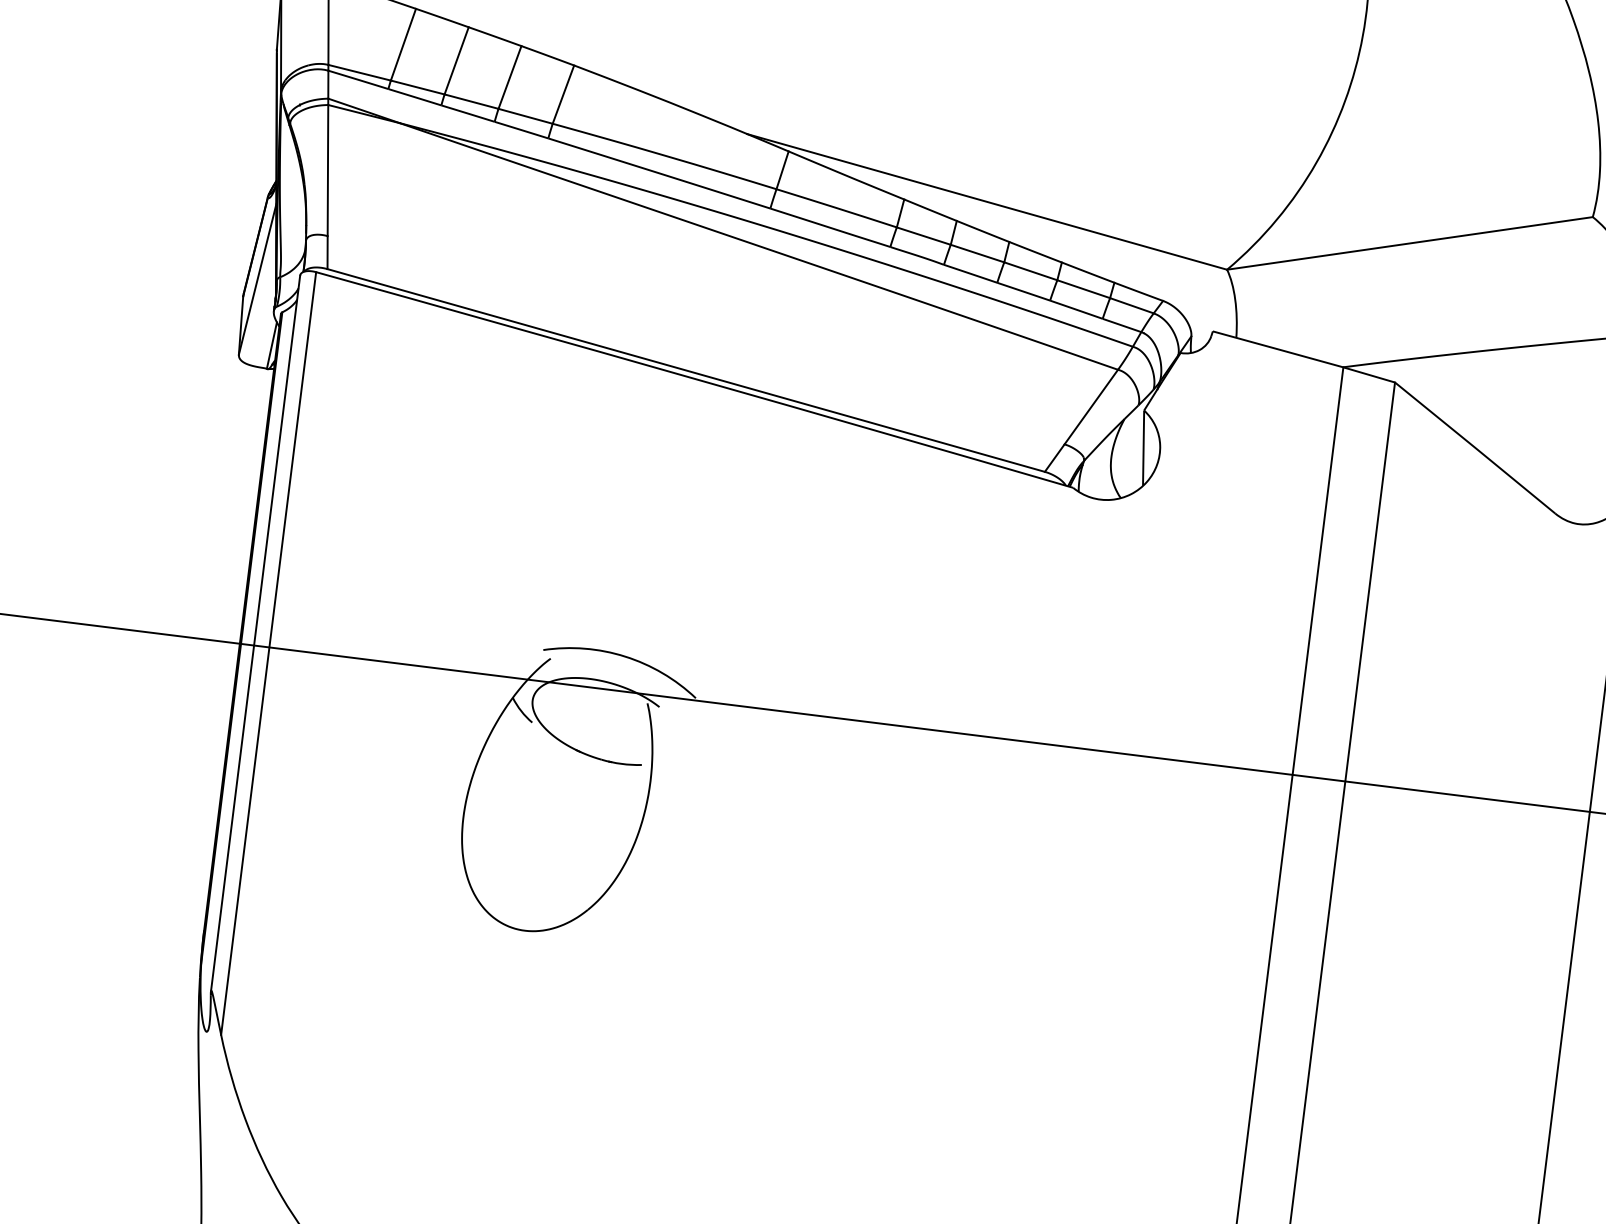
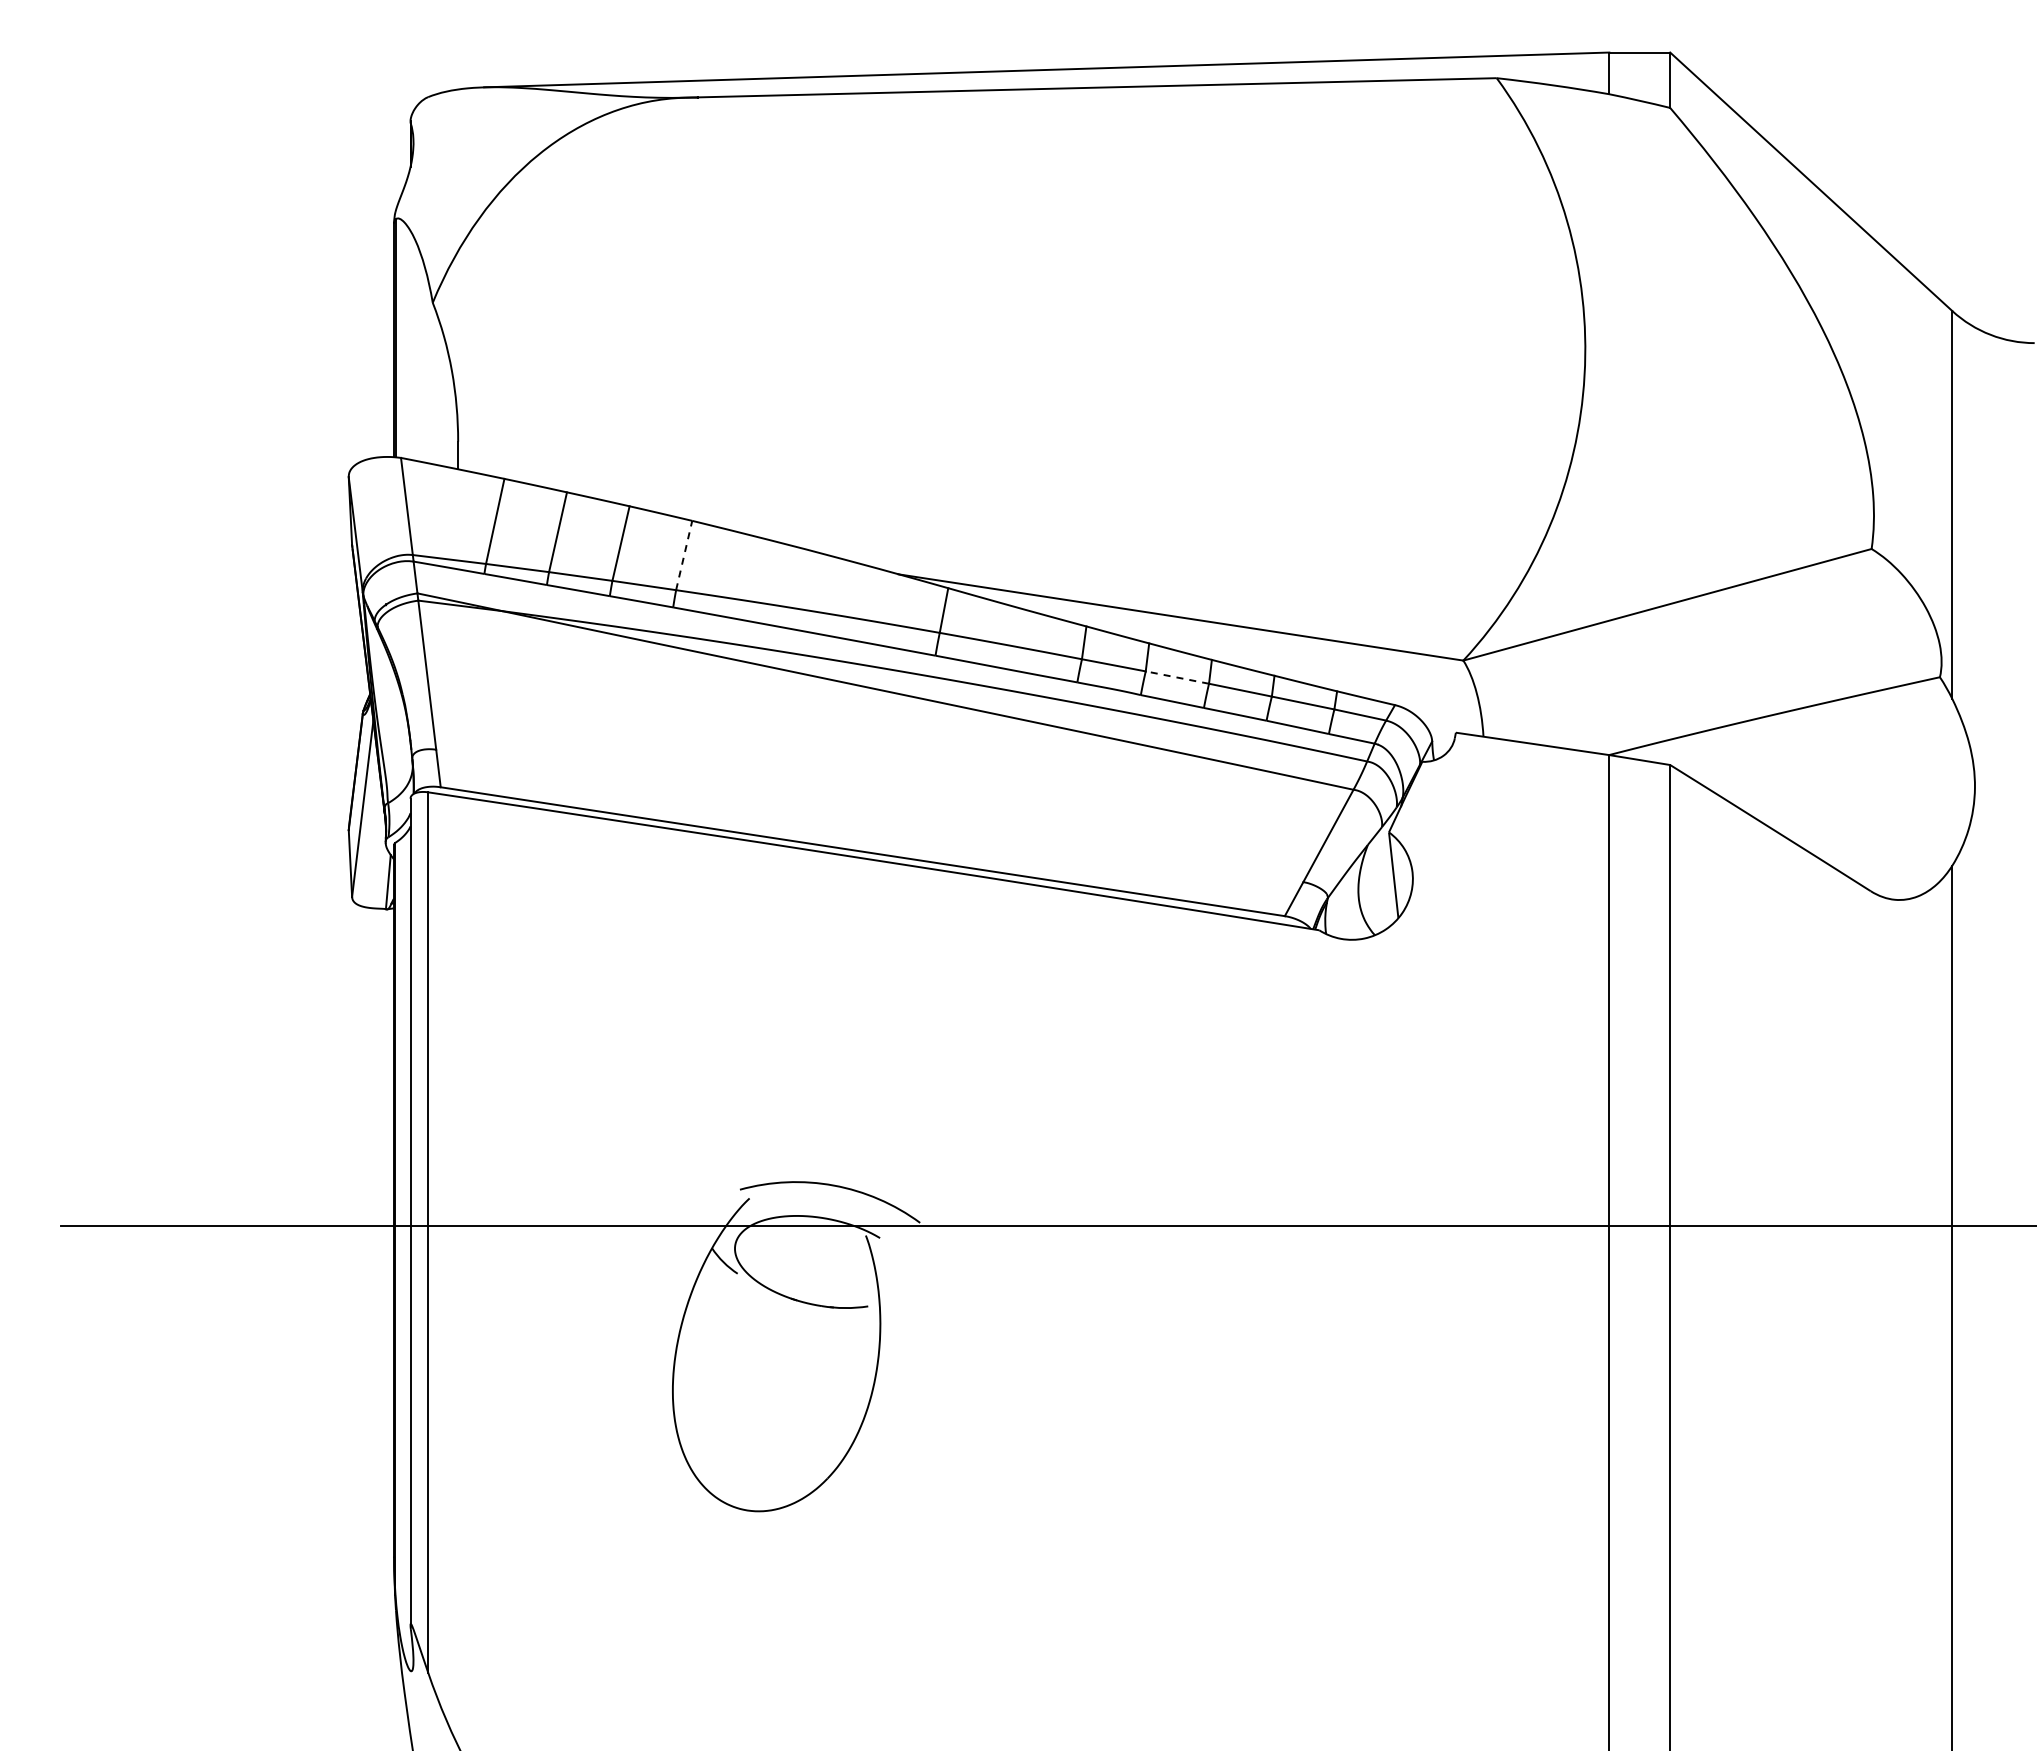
line: (563, 94) -> (684, 555), solid -> dashed
line: (976, 253) -> (1176, 677), solid -> dashed

